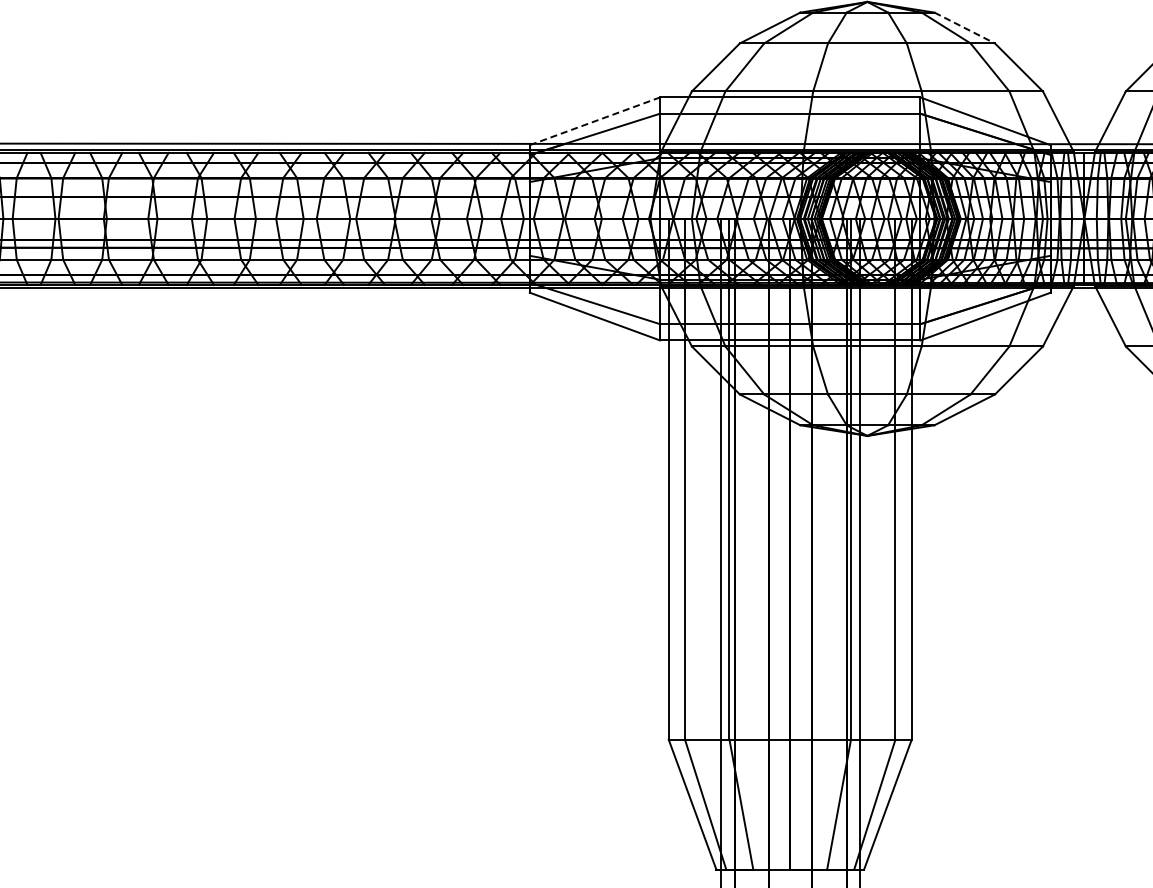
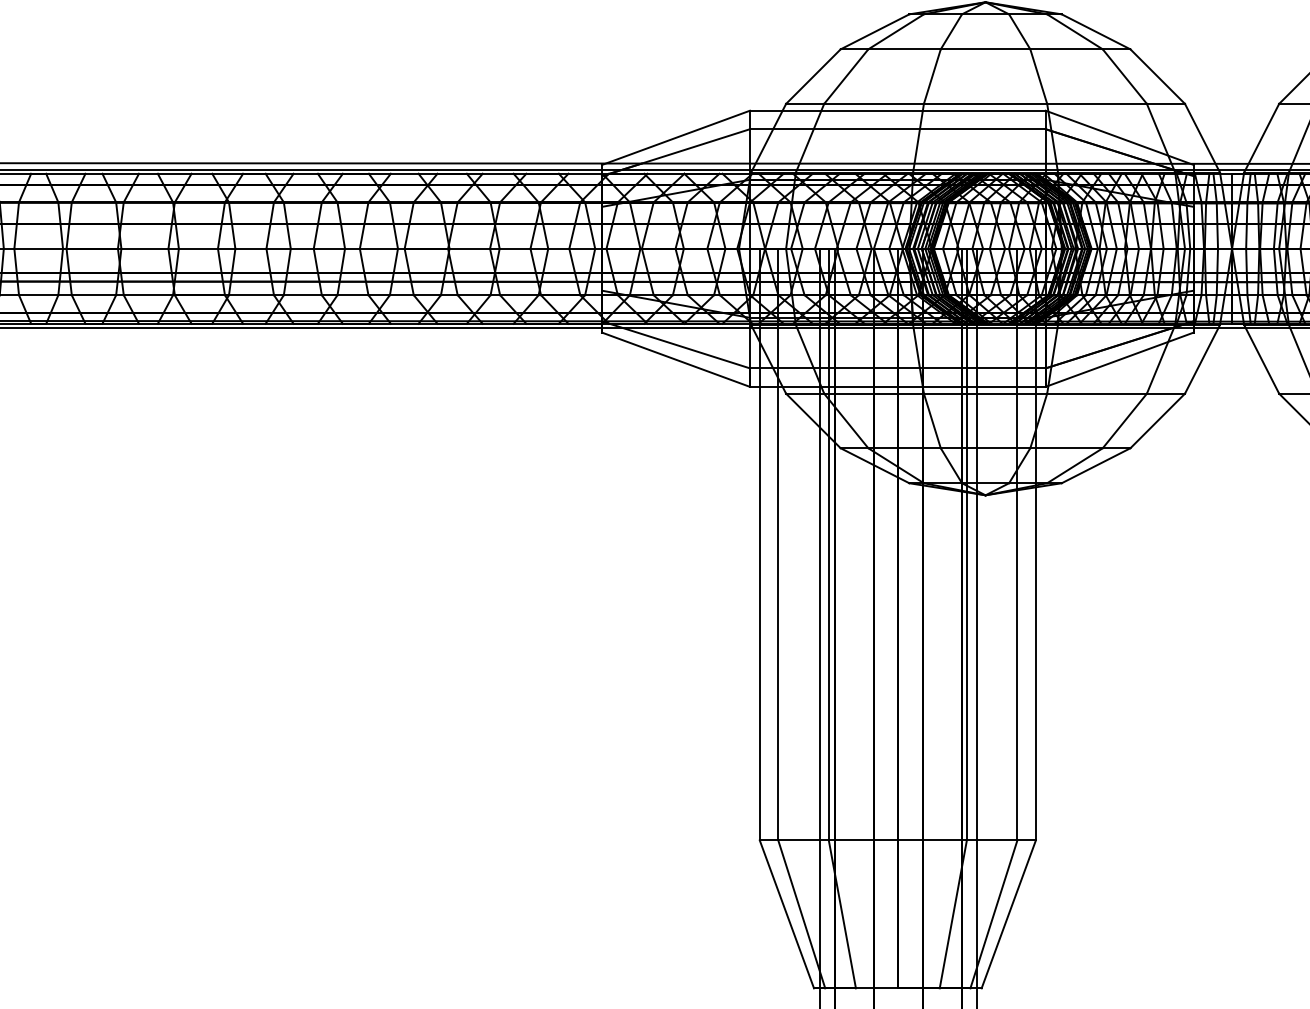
line: (964, 28) -> (1095, 32), dashed -> solid
line: (595, 121) -> (676, 138), dashed -> solid

